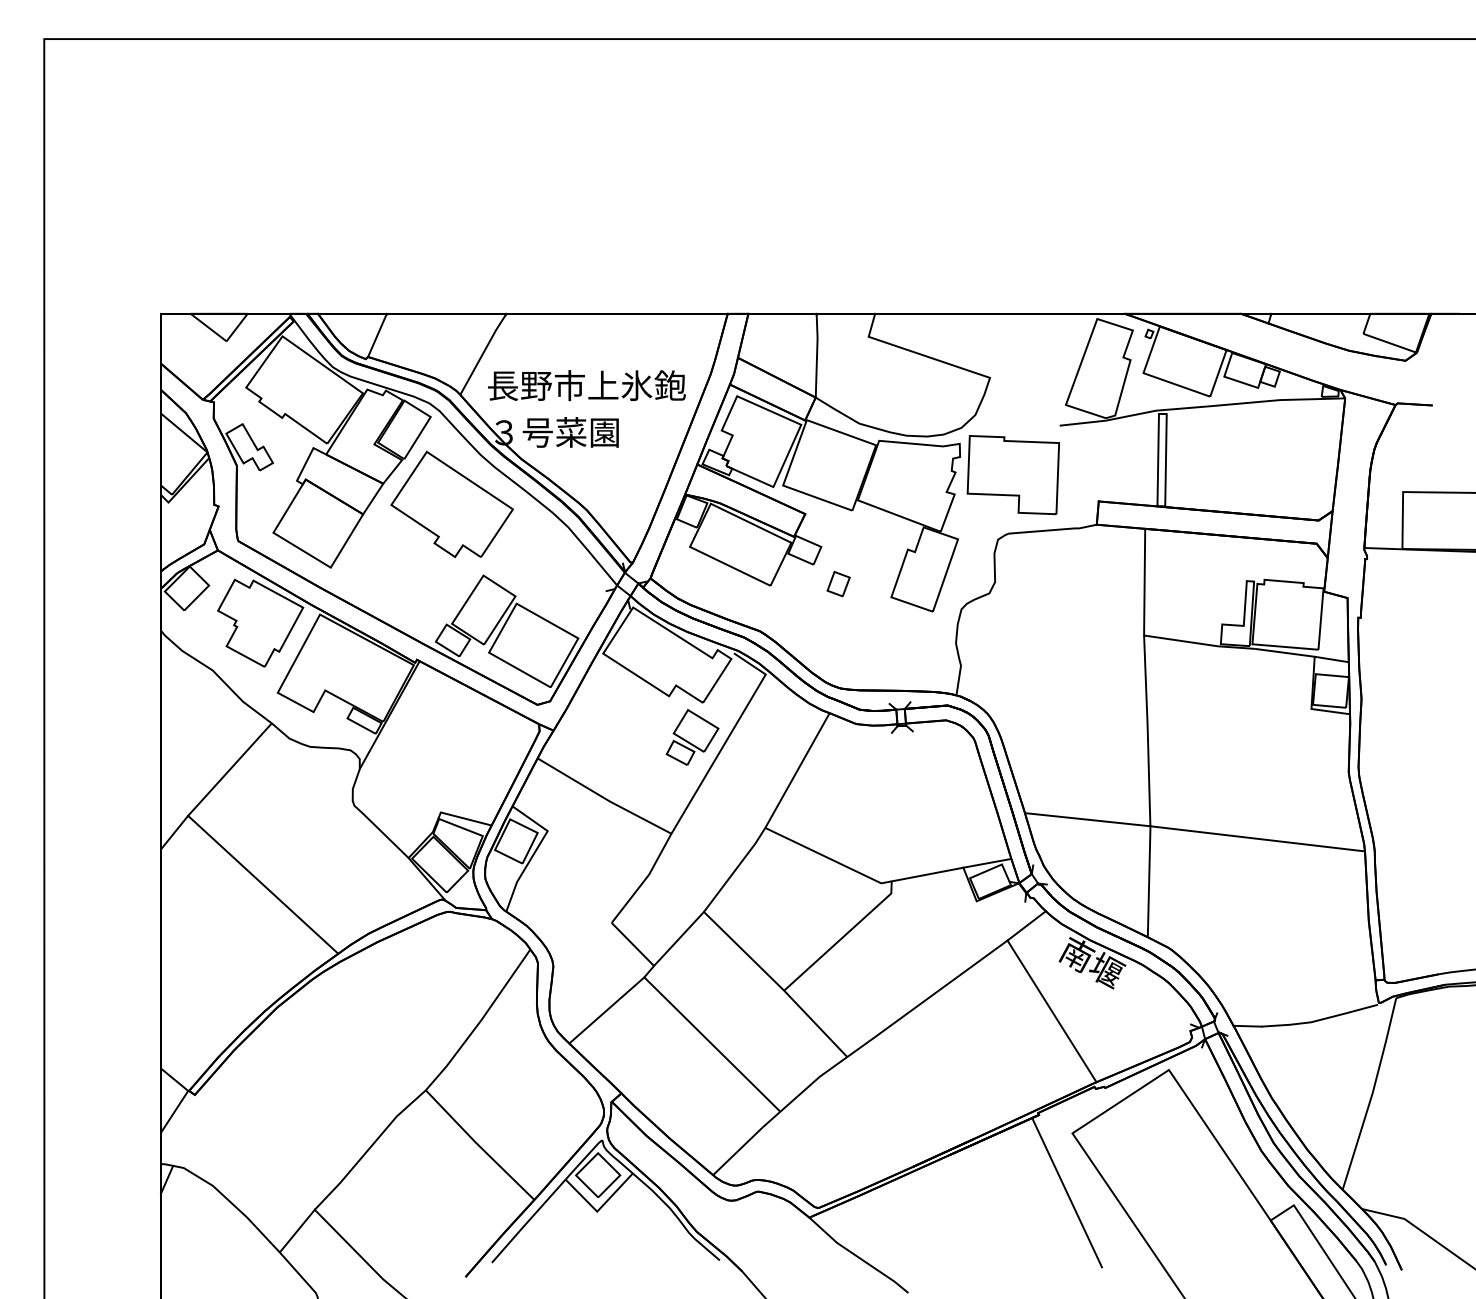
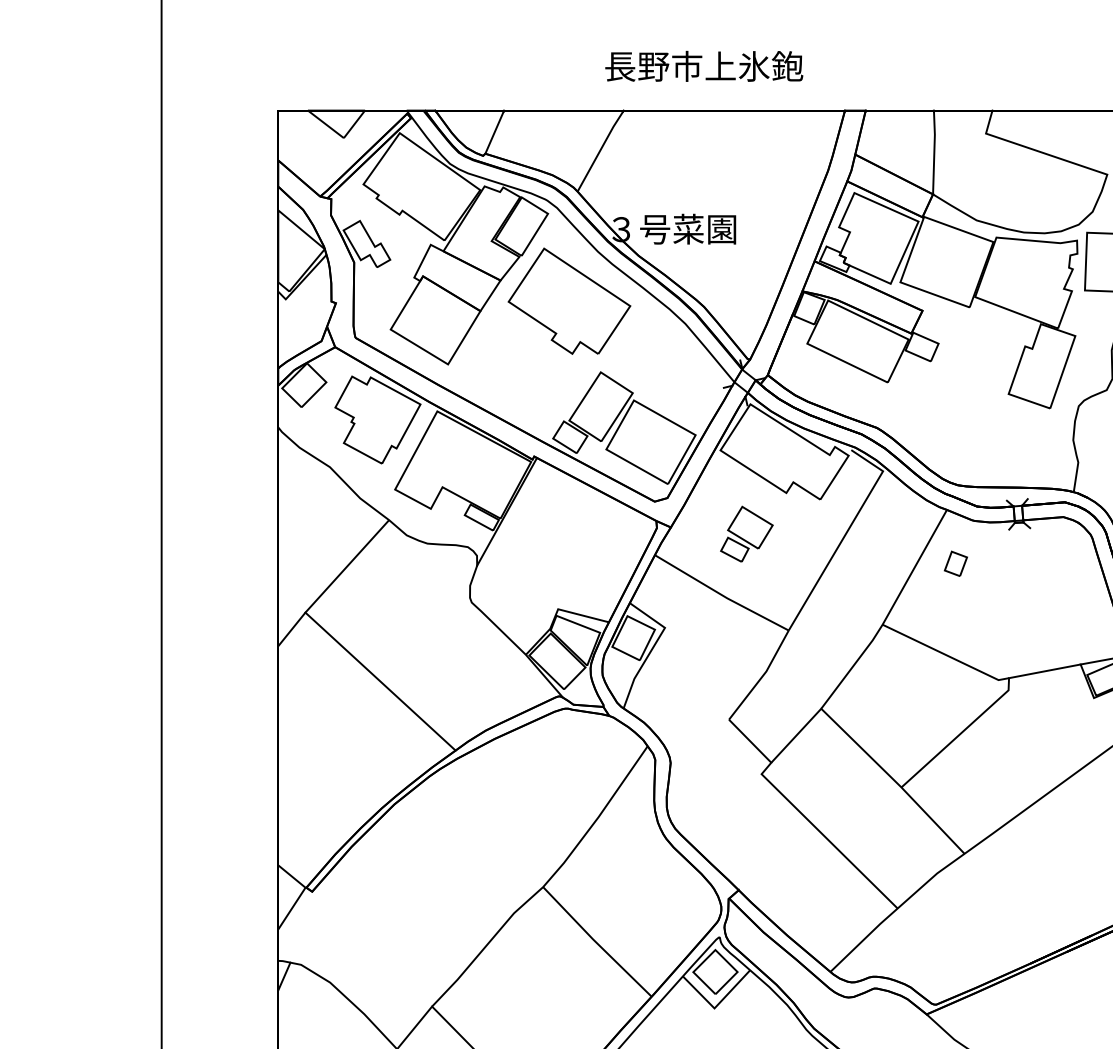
text: (586, 385) -> (703, 66), moved
part: (838, 583) -> (955, 563), moved
part: (692, 737) -> (746, 534), moved
line: (606, 1010) -> (723, 807), removed

